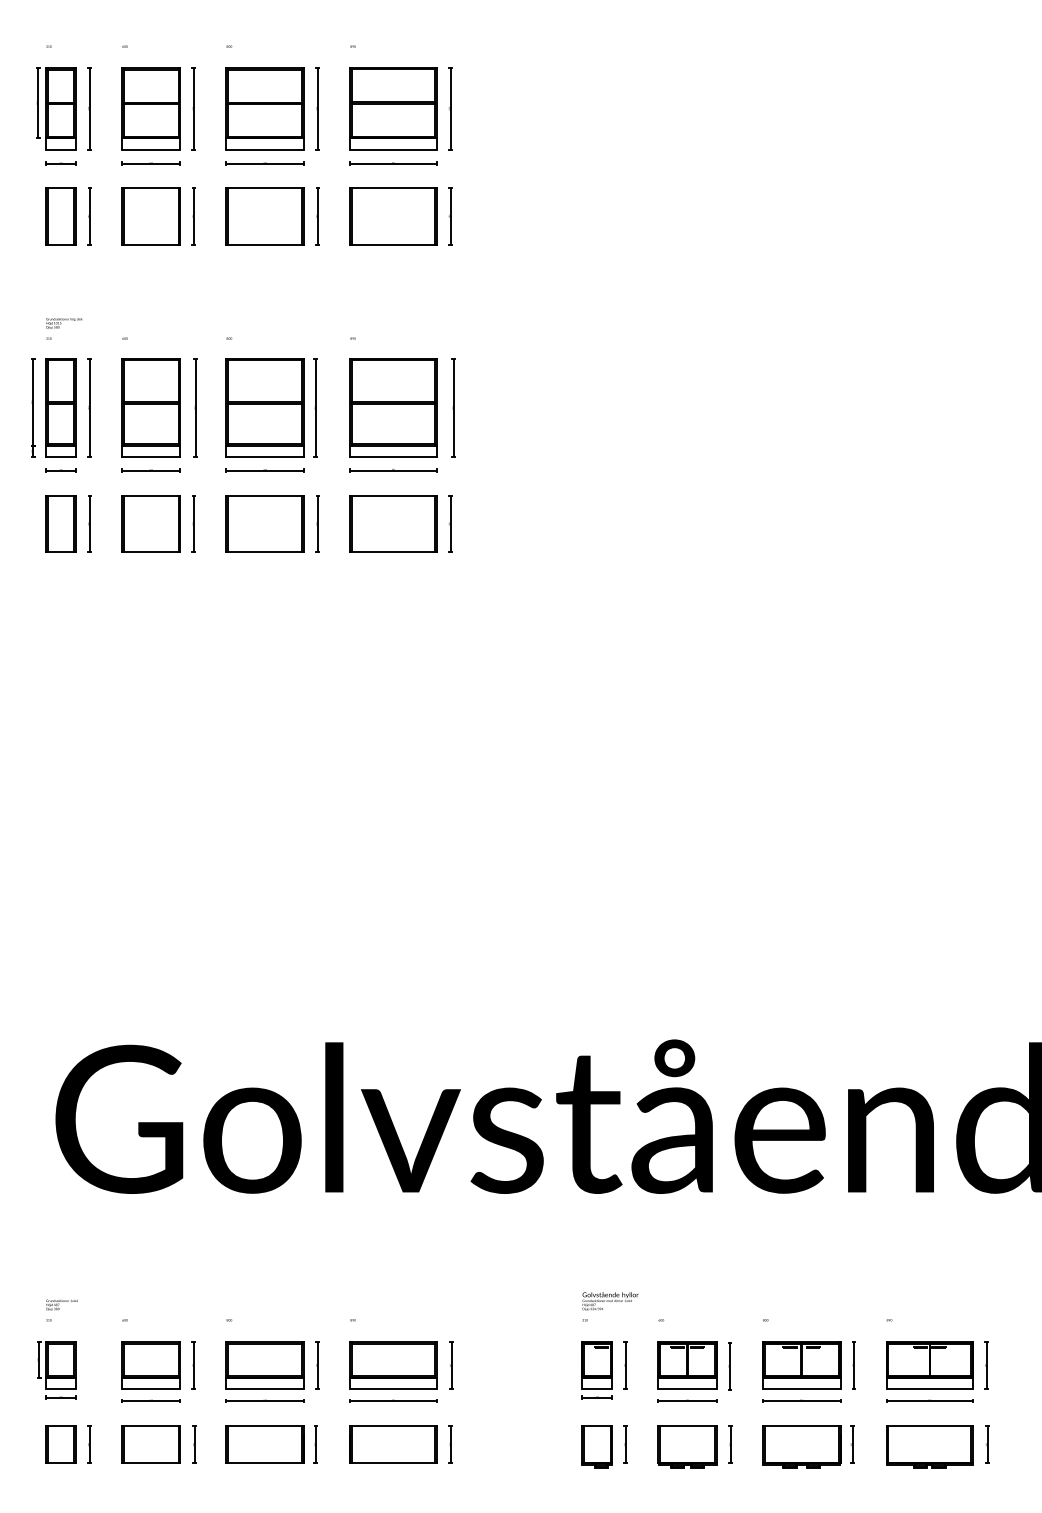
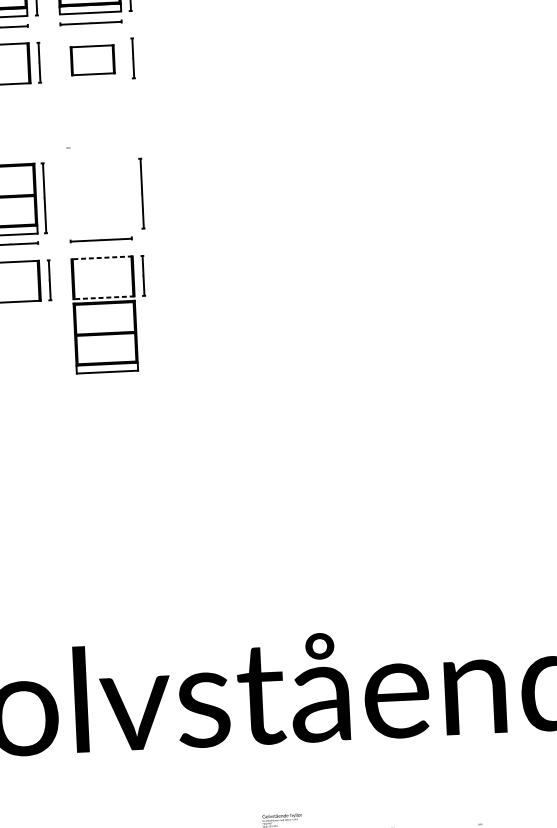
part: (393, 216) -> (92, 60), size x0.7
part: (393, 407) -> (105, 336), moved
line: (393, 495) -> (102, 257), solid -> dashed
line: (393, 552) -> (103, 297), solid -> dashed

